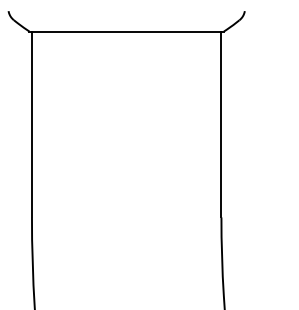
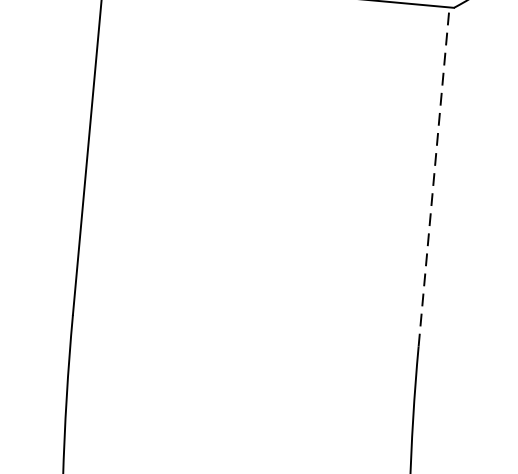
line: (221, 124) -> (434, 176), solid -> dashed

